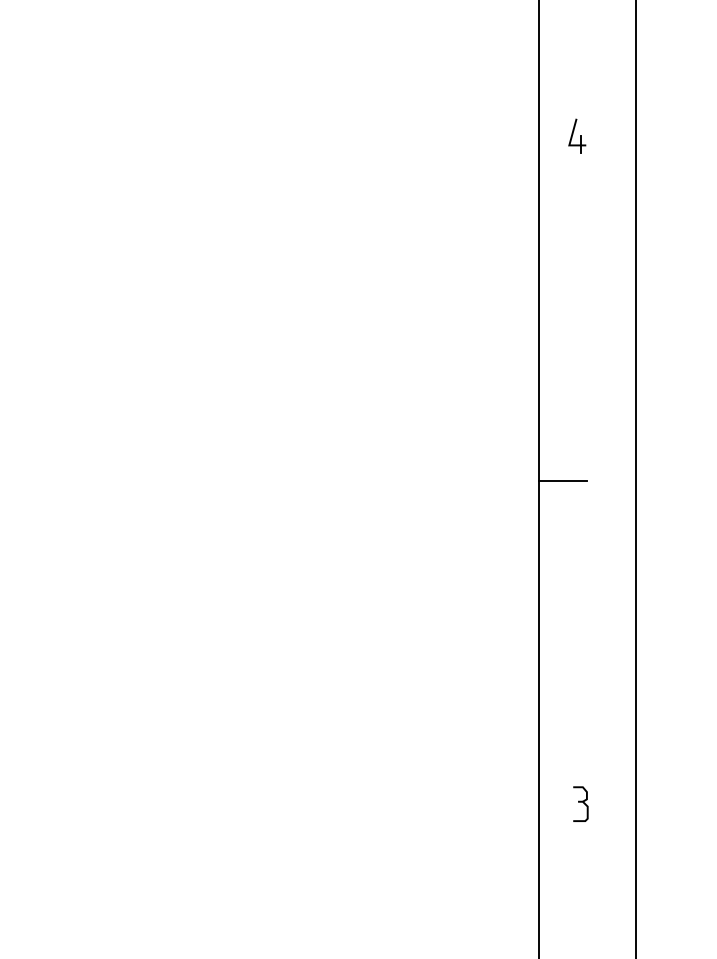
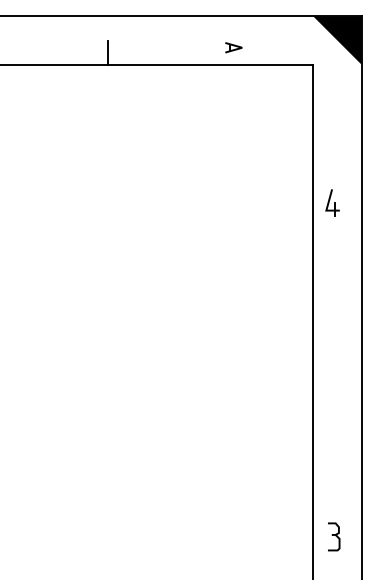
part: (575, 136) -> (331, 203), size x1.6
line: (563, 480) -> (325, 375), removed
part: (581, 803) -> (334, 536), size x1.6

